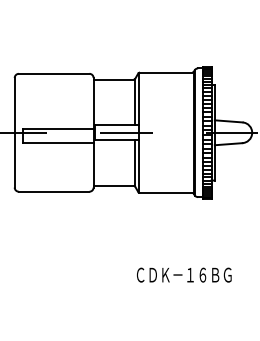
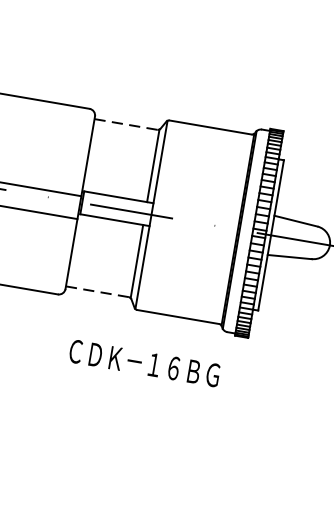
line: (113, 79) -> (125, 124), solid -> dashed
line: (113, 185) -> (97, 291), solid -> dashed
text: (184, 274) -> (145, 362), moved

